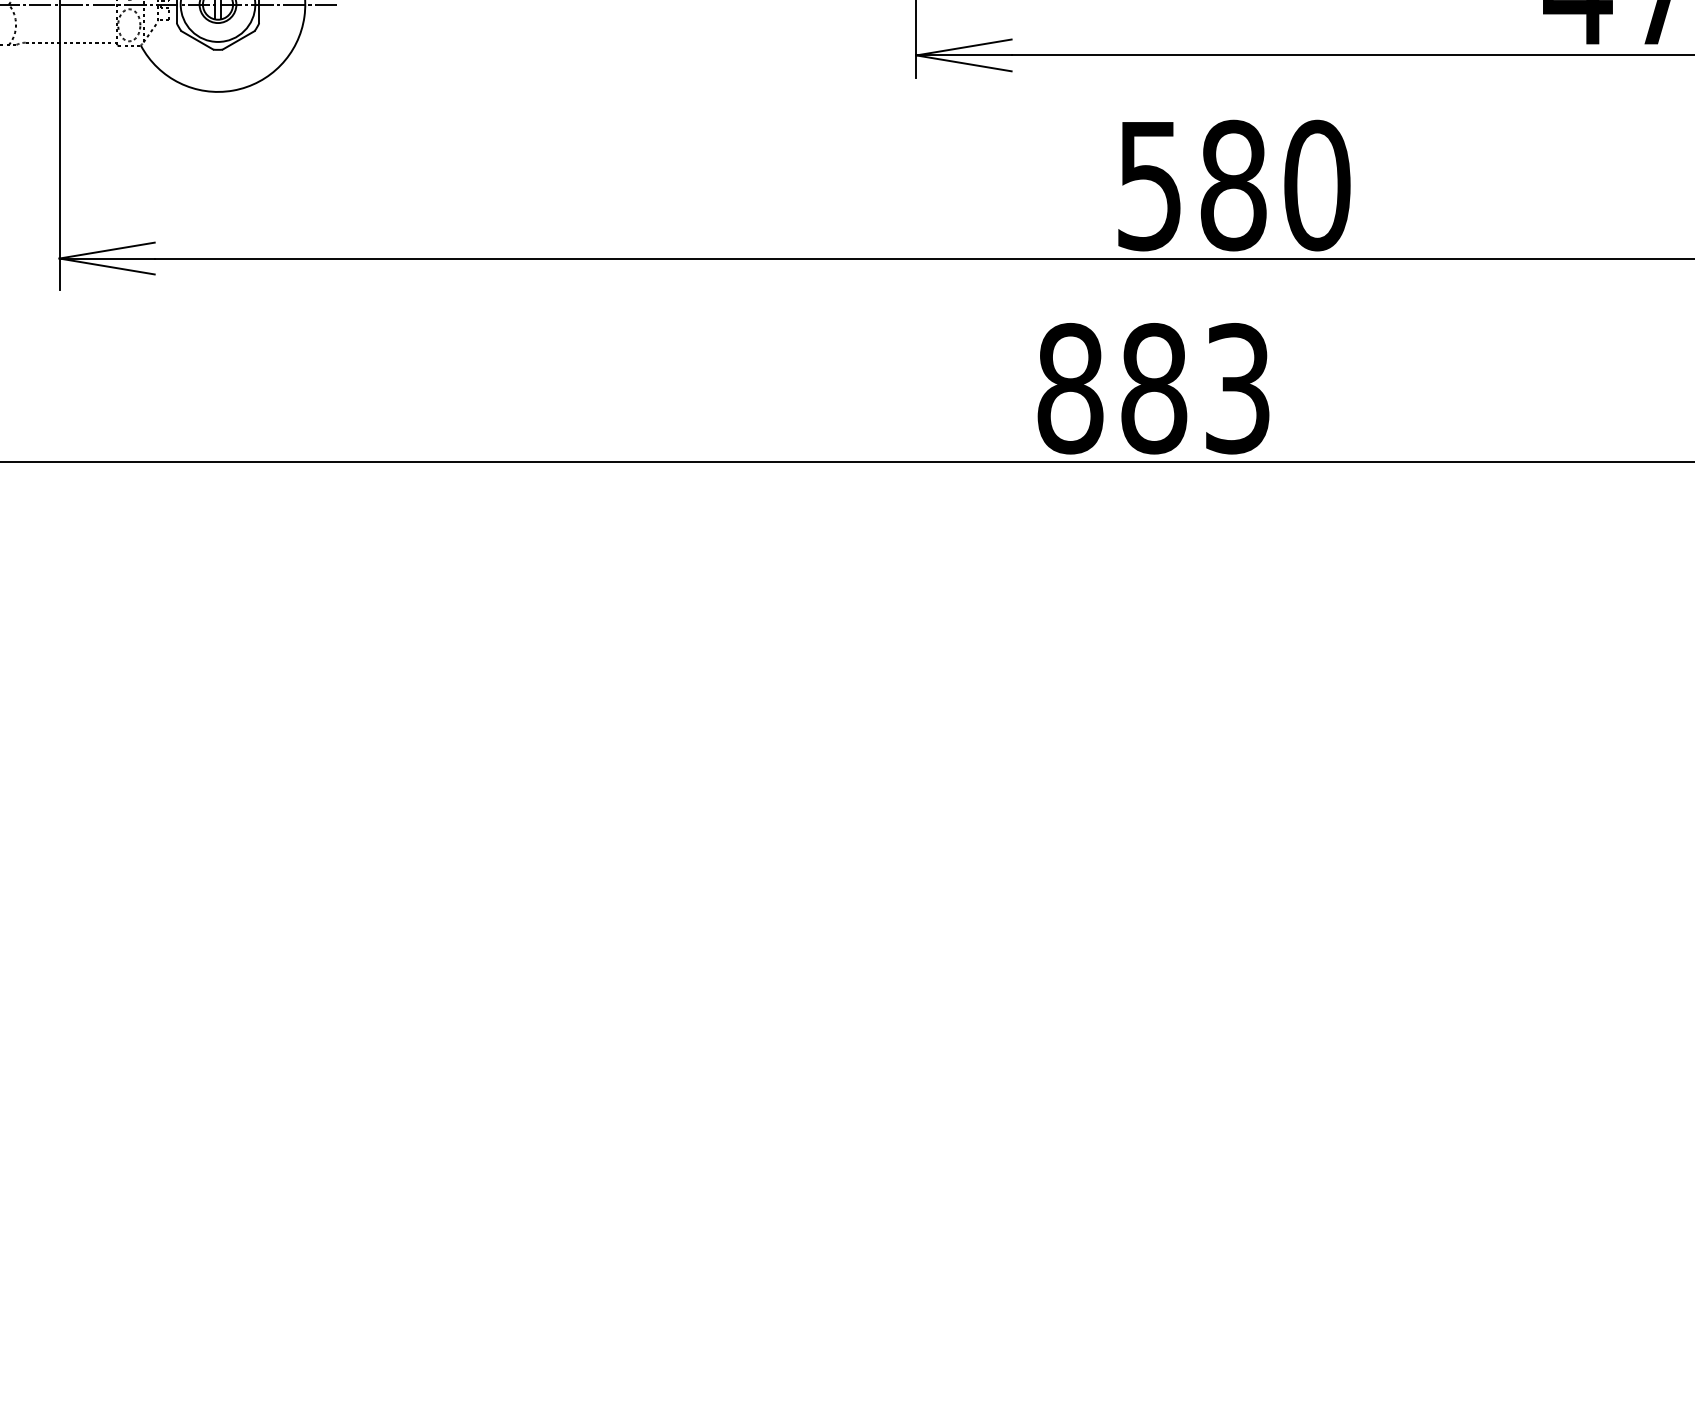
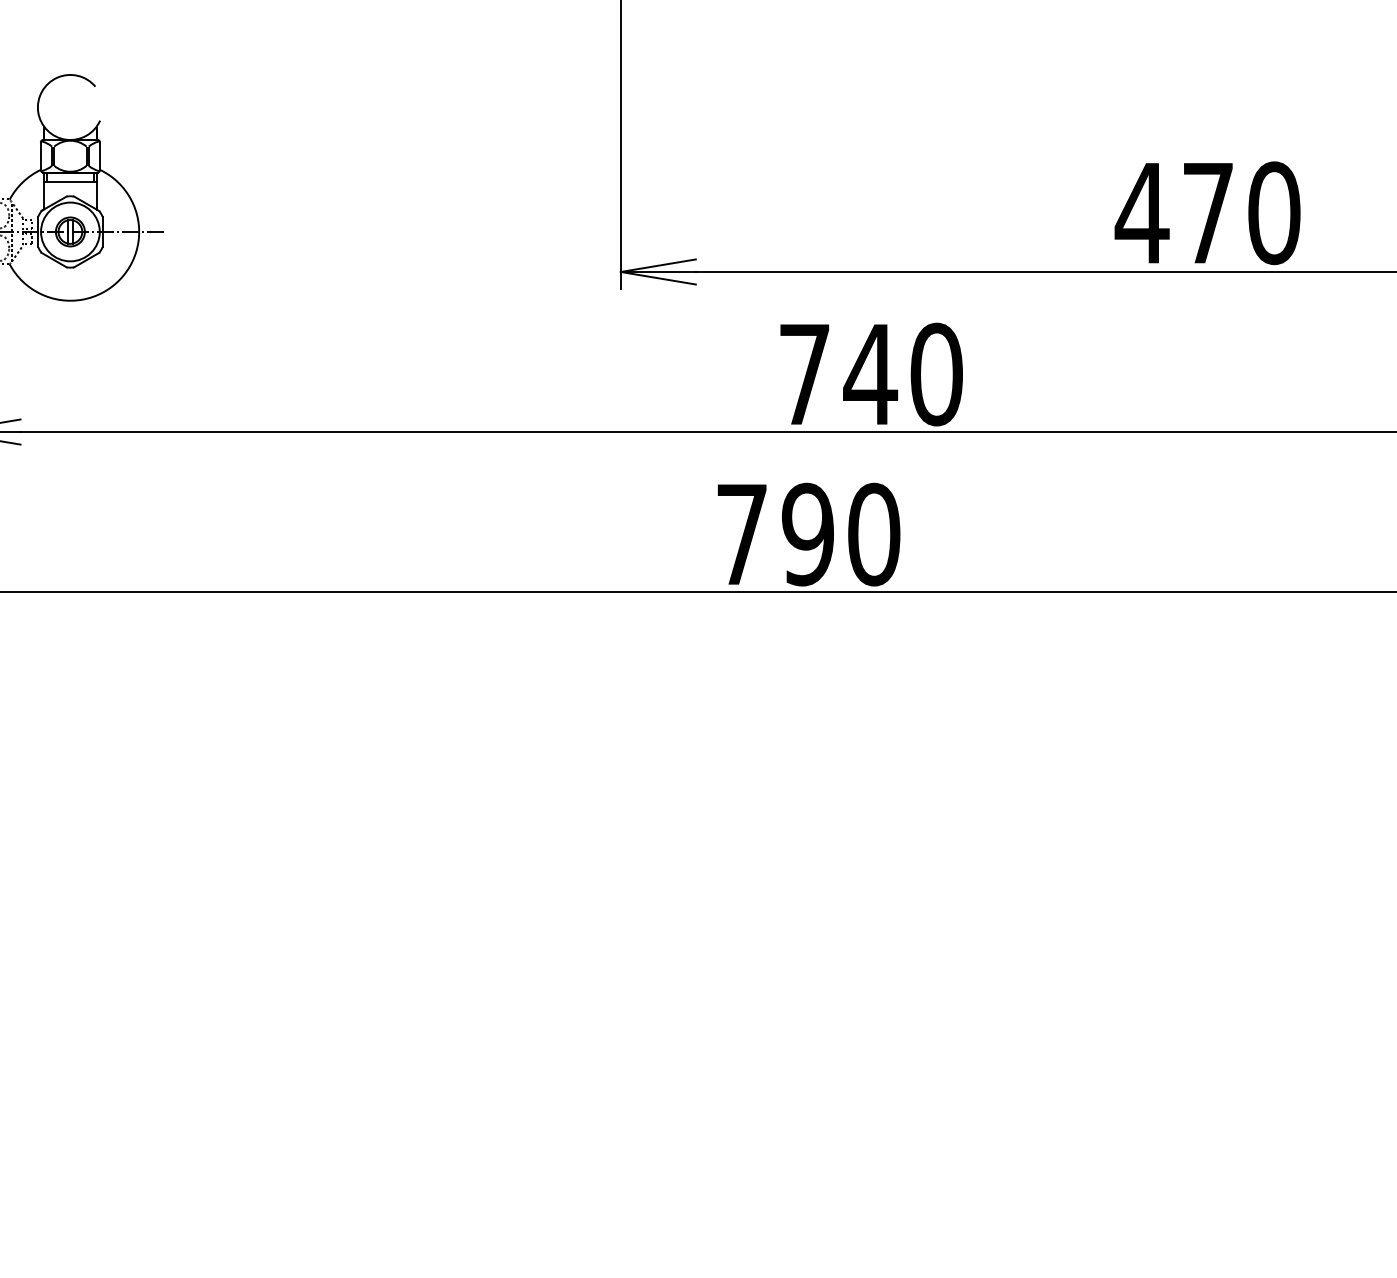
text: (1193, 185) -> (839, 374), 580 -> 740
text: (1154, 388) -> (808, 534), 883 -> 790

